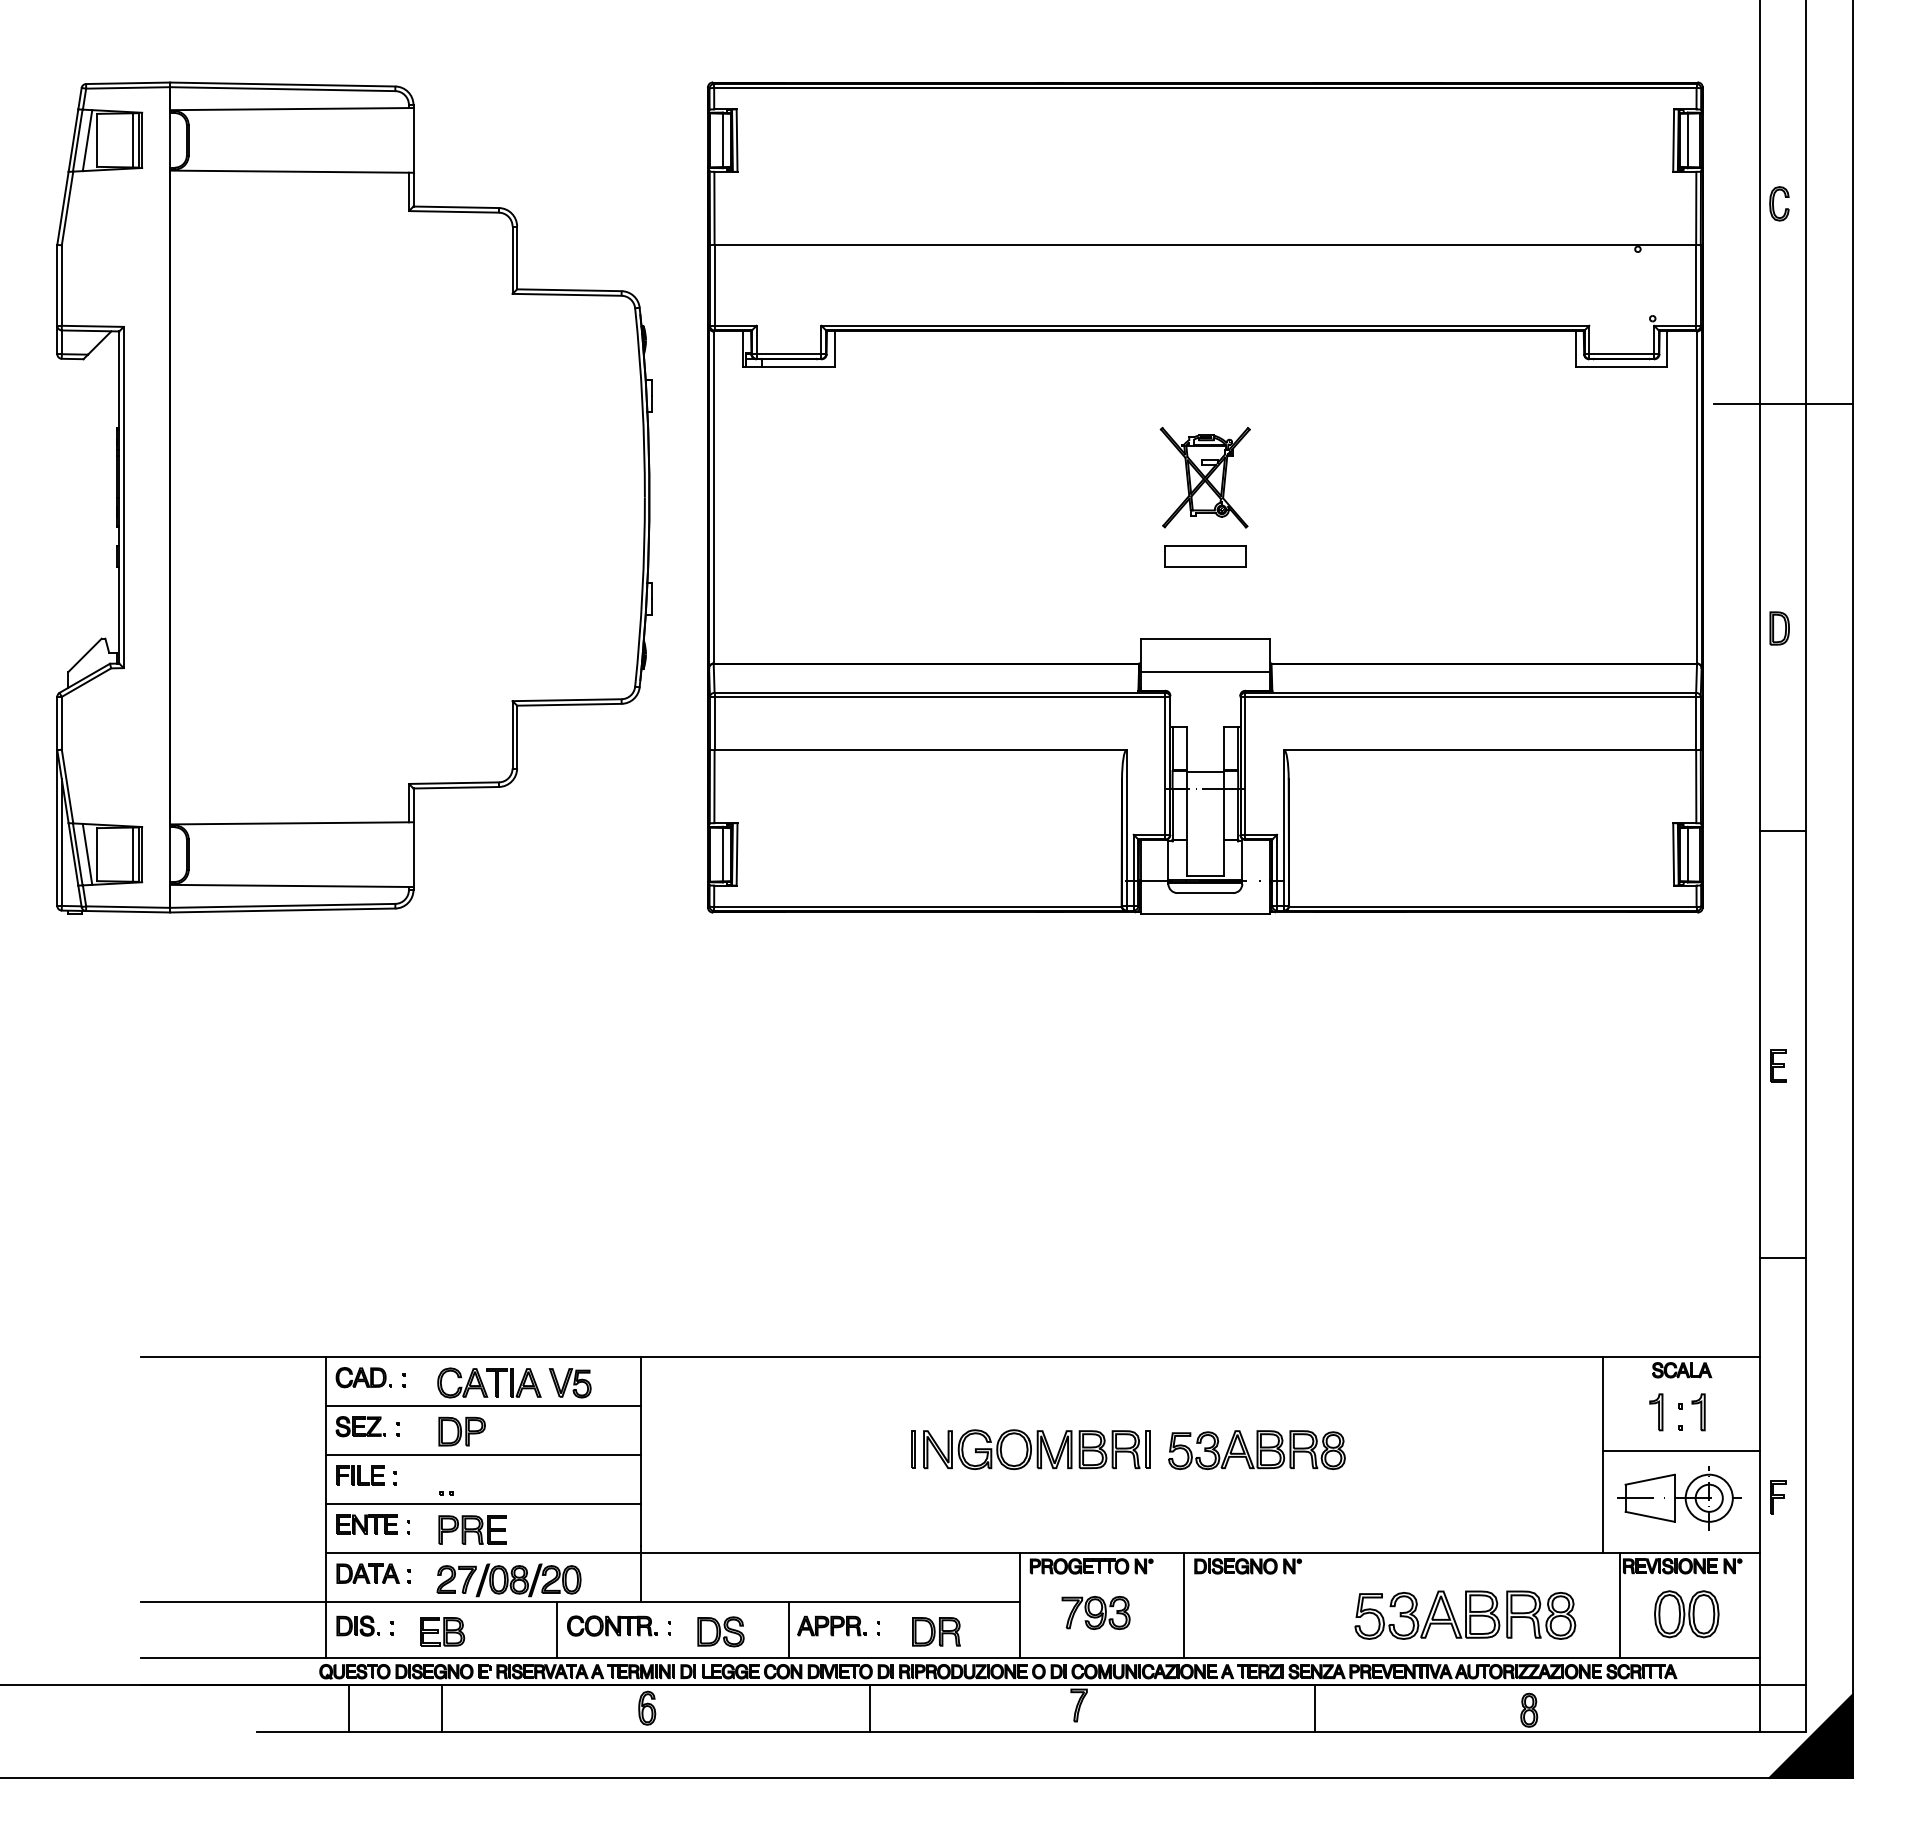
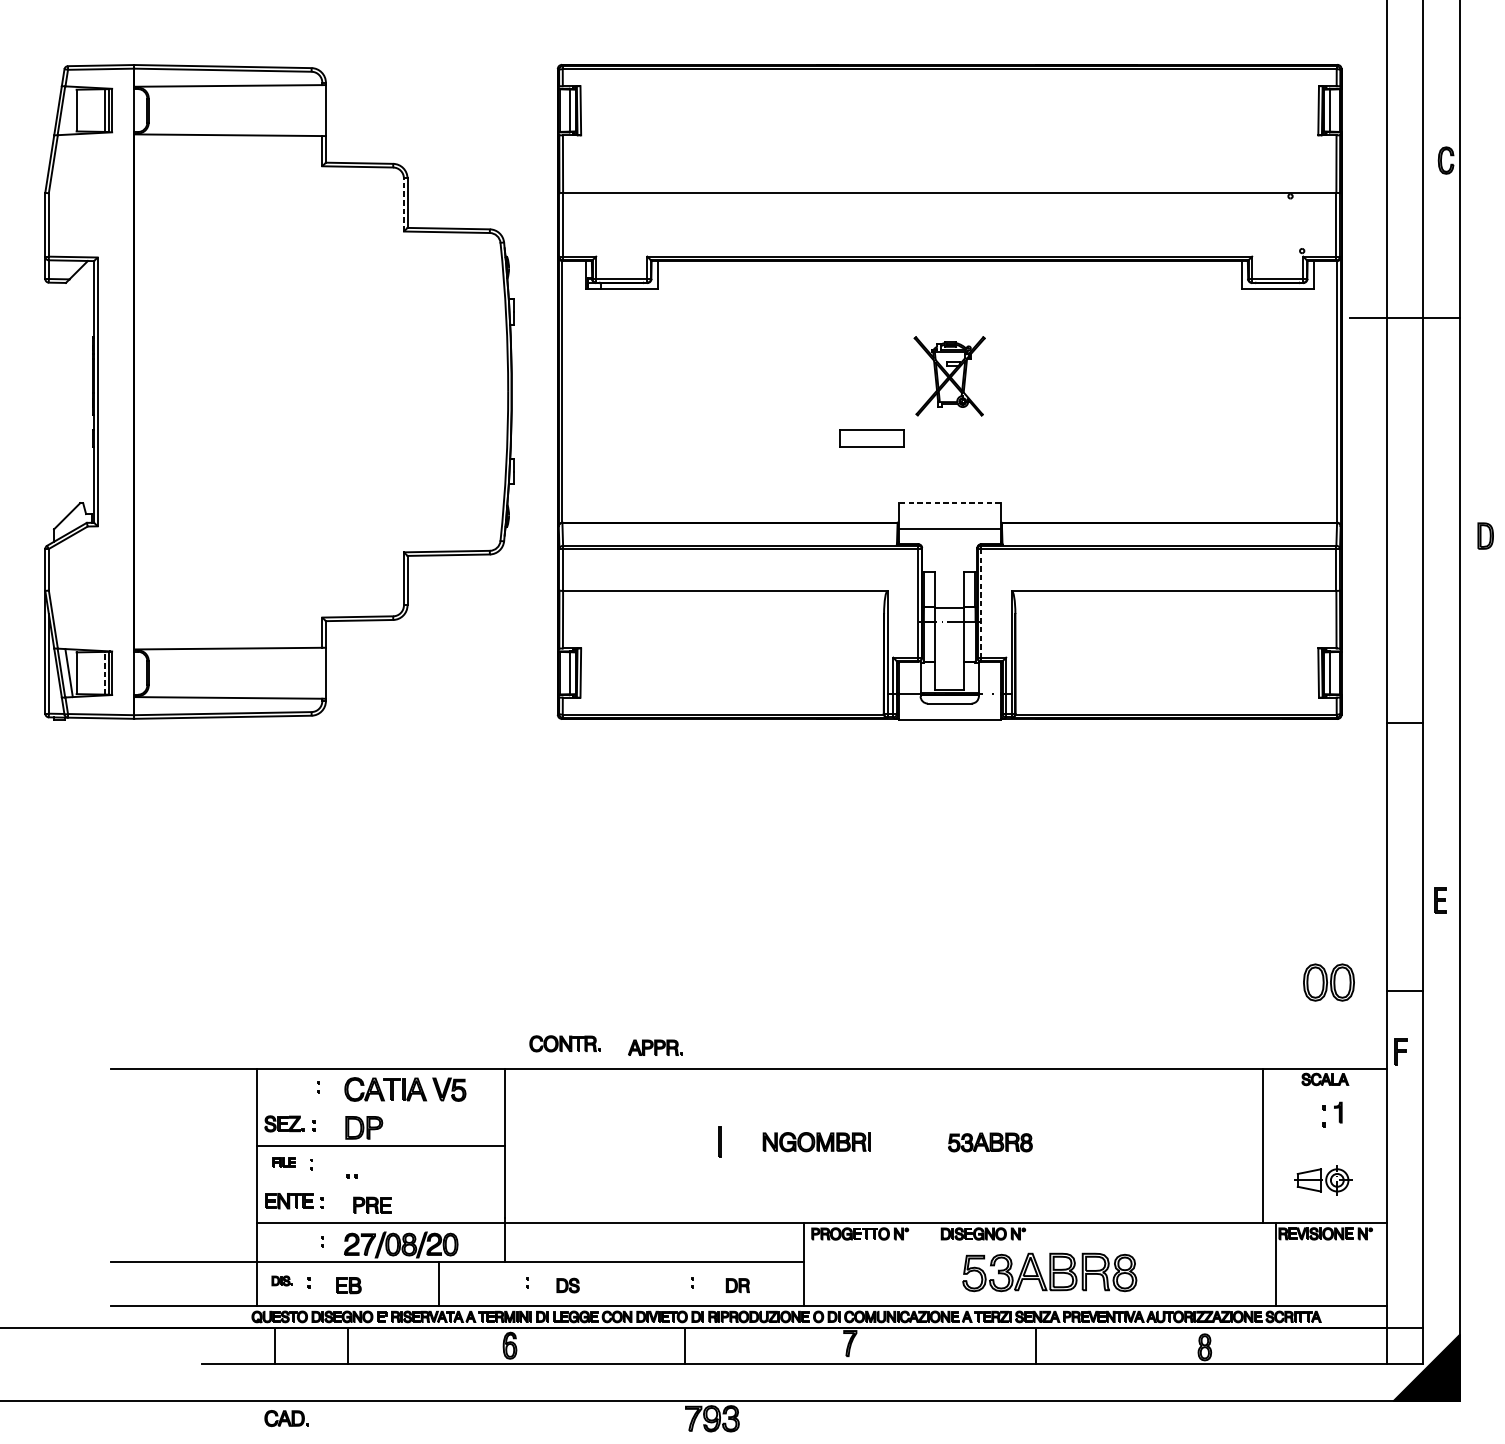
line: (87, 140) -> (69, 110), removed
part: (1779, 203) -> (1446, 160), moved
line: (512, 260) -> (403, 205), solid -> dashed
part: (1205, 556) -> (871, 438), moved
part: (1779, 628) -> (1485, 536), moved
line: (1205, 638) -> (949, 502), solid -> dashed
line: (1245, 765) -> (981, 603), solid -> dashed
line: (1783, 831) -> (1405, 723), moved
line: (133, 854) -> (105, 673), solid -> dashed
part: (1778, 1065) -> (1440, 900), moved
part: (363, 1377) -> (286, 1418), moved
line: (483, 1405) -> (381, 1107), removed
part: (1656, 1412) -> (1305, 1112), removed
part: (1698, 1412) -> (1338, 1112), size x0.7
part: (1036, 1449) -> (816, 1141), size x0.6
part: (1256, 1450) -> (990, 1142), size x0.6
line: (1681, 1450) -> (1324, 1142), removed
part: (360, 1475) -> (284, 1162), size x0.6
part: (1778, 1497) -> (1401, 1052), moved
part: (1679, 1498) -> (1323, 1180), size x0.6
line: (483, 1504) -> (381, 1185), removed
part: (472, 1529) -> (372, 1204), size x0.7
part: (367, 1573) -> (289, 1239), removed
line: (1184, 1605) -> (933, 1264), removed
part: (1095, 1613) -> (711, 1419), moved
part: (1465, 1614) -> (1049, 1271), moved
part: (1686, 1614) -> (1328, 982), moved
part: (357, 1625) -> (281, 1280), size x0.6
part: (612, 1625) -> (565, 1043), moved
part: (831, 1625) -> (655, 1047), moved
line: (788, 1629) -> (621, 1283), removed
part: (442, 1631) -> (348, 1285), size x0.7
part: (720, 1631) -> (567, 1285), size x0.6
part: (936, 1631) -> (737, 1285), size x0.6

